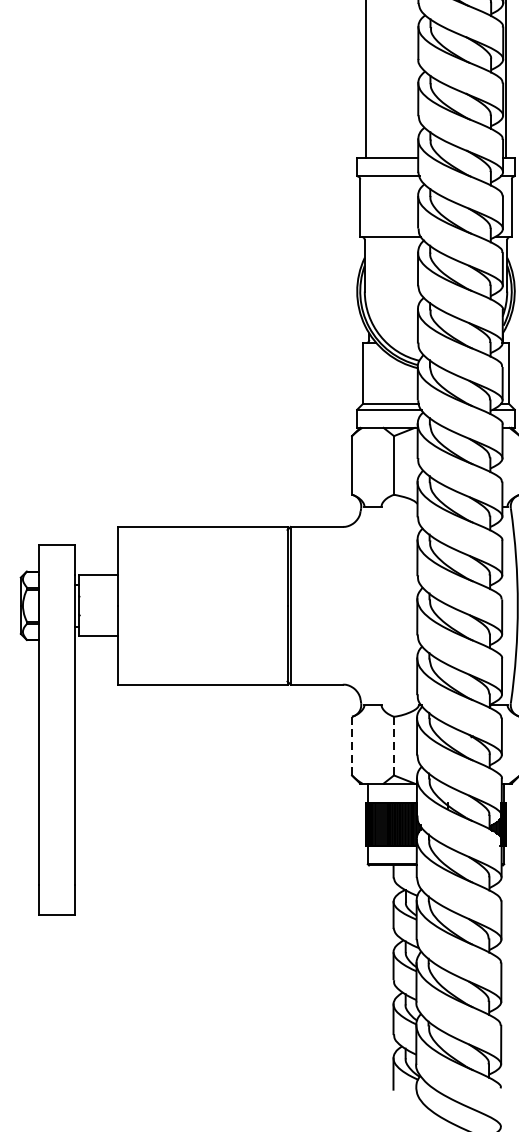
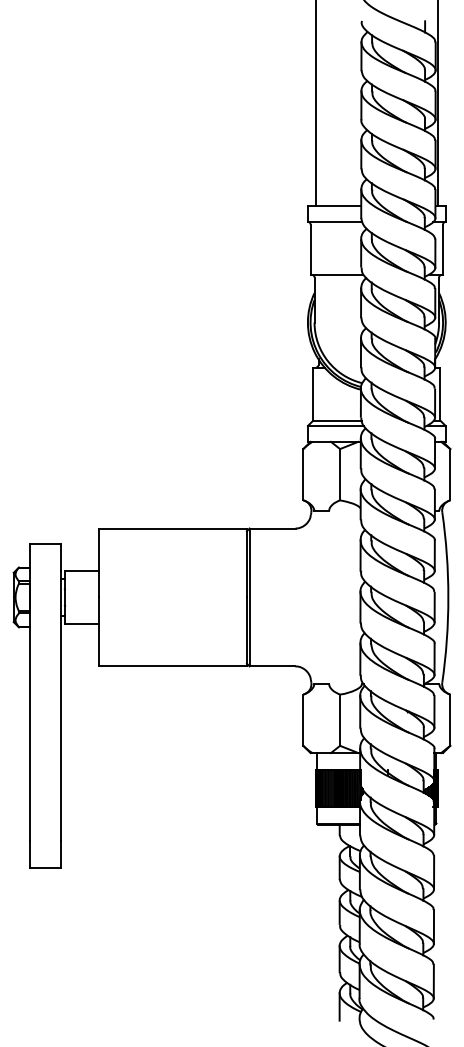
line: (352, 746) -> (303, 720), dashed -> solid
line: (394, 746) -> (340, 720), dashed -> solid

